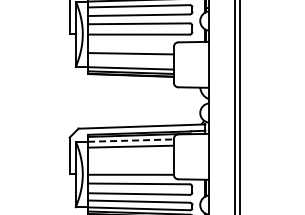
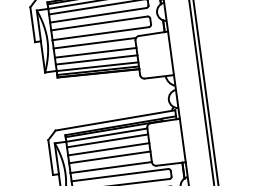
line: (131, 43) -> (94, 43), added
line: (130, 61) -> (96, 60), added
line: (131, 140) -> (107, 134), dashed -> solid
line: (130, 155) -> (108, 149), added
line: (130, 163) -> (109, 156), added

